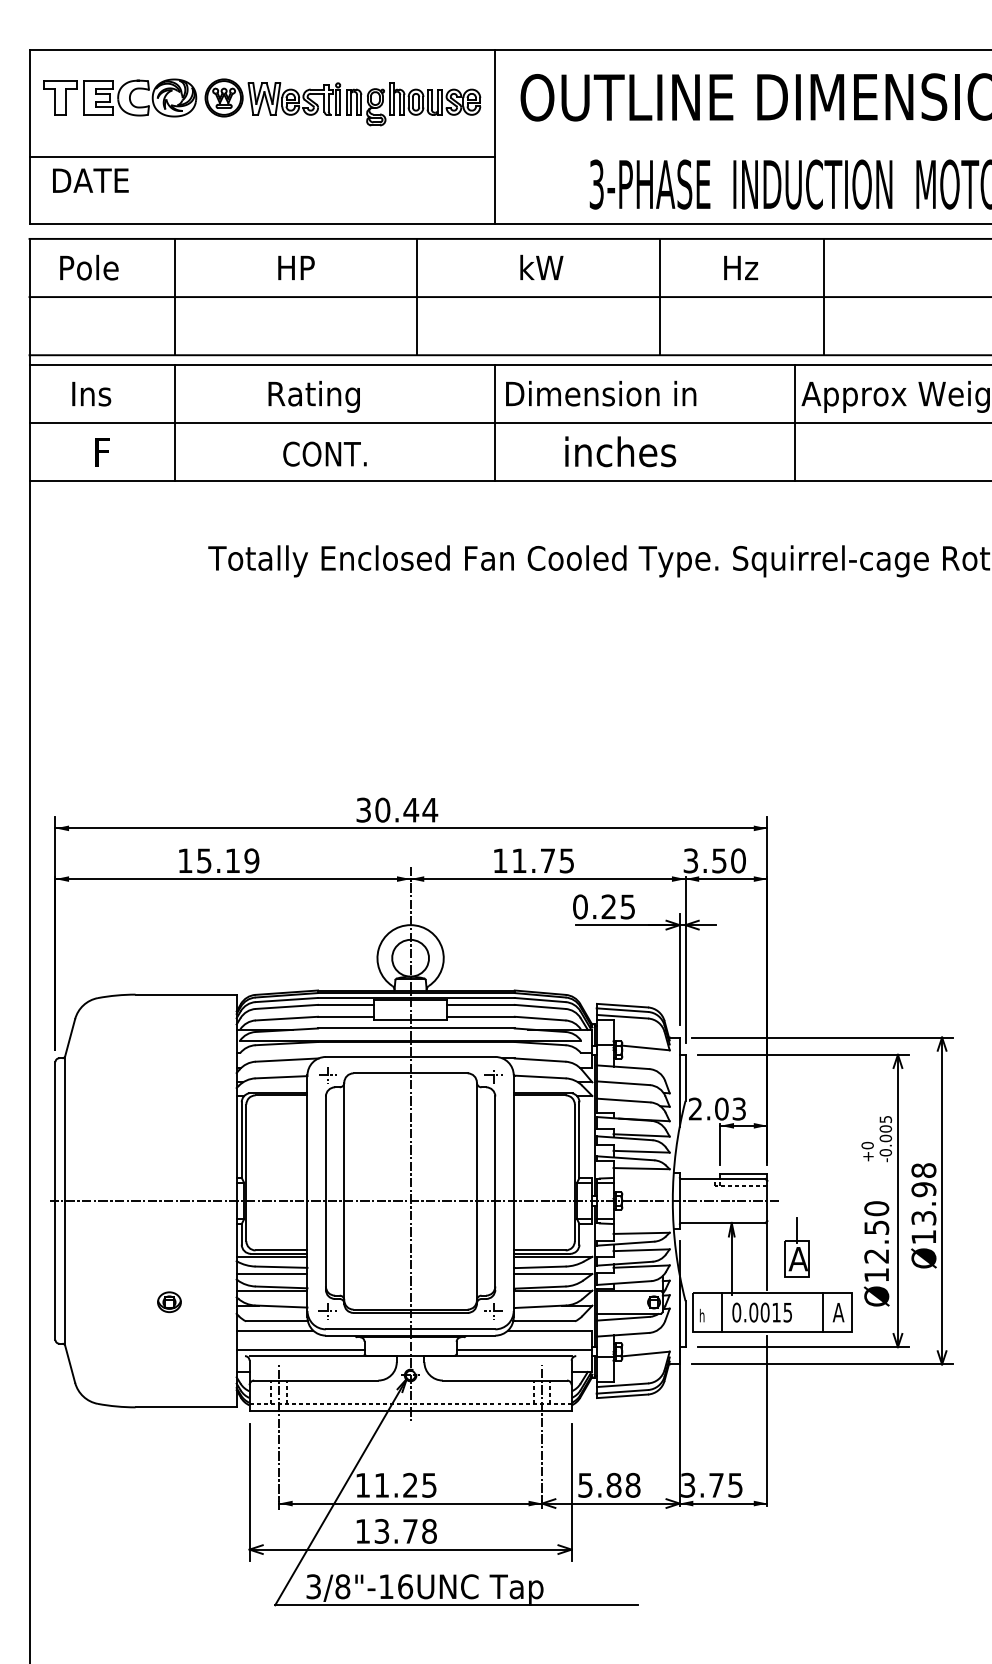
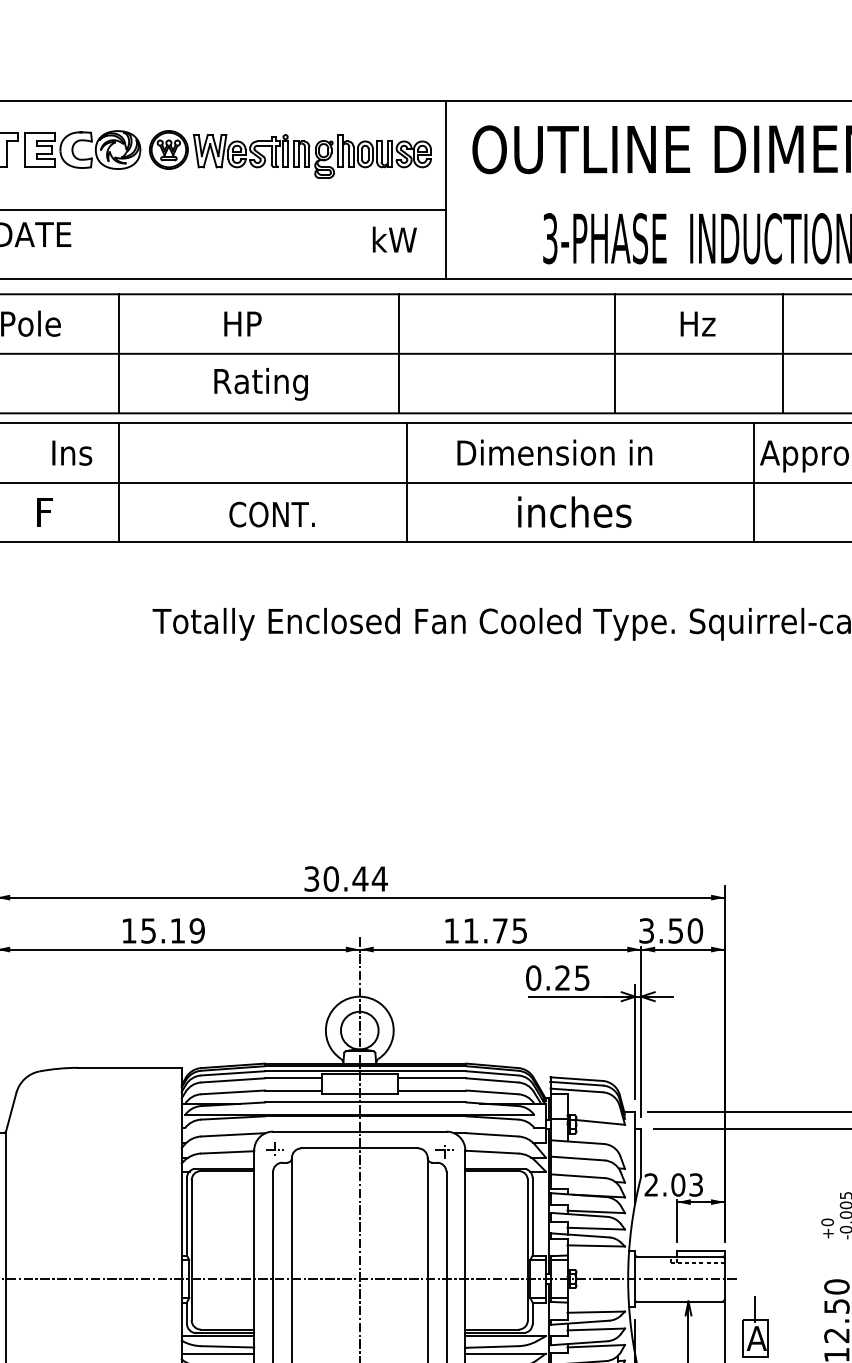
text: (541, 266) -> (394, 238), moved
line: (417, 296) -> (399, 353), moved
text: (91, 394) -> (72, 453), moved
text: (313, 396) -> (260, 383), moved
line: (494, 422) -> (406, 482), moved

